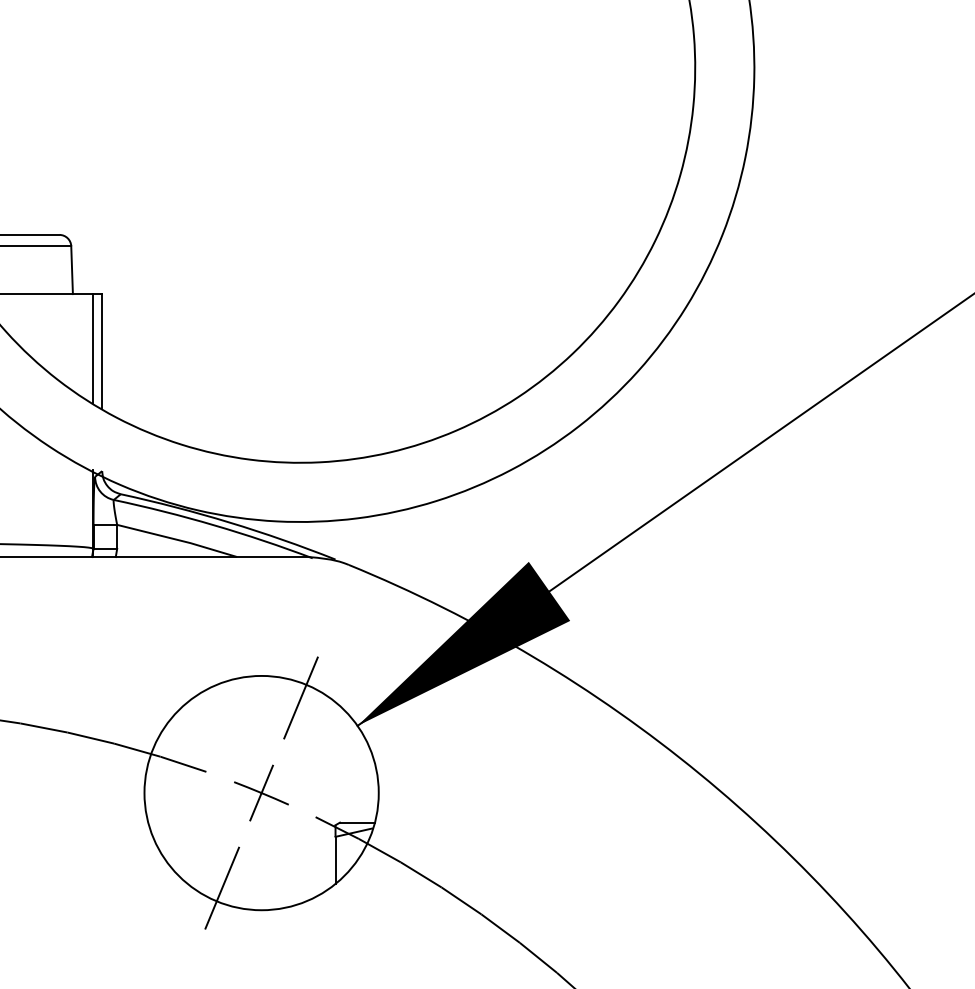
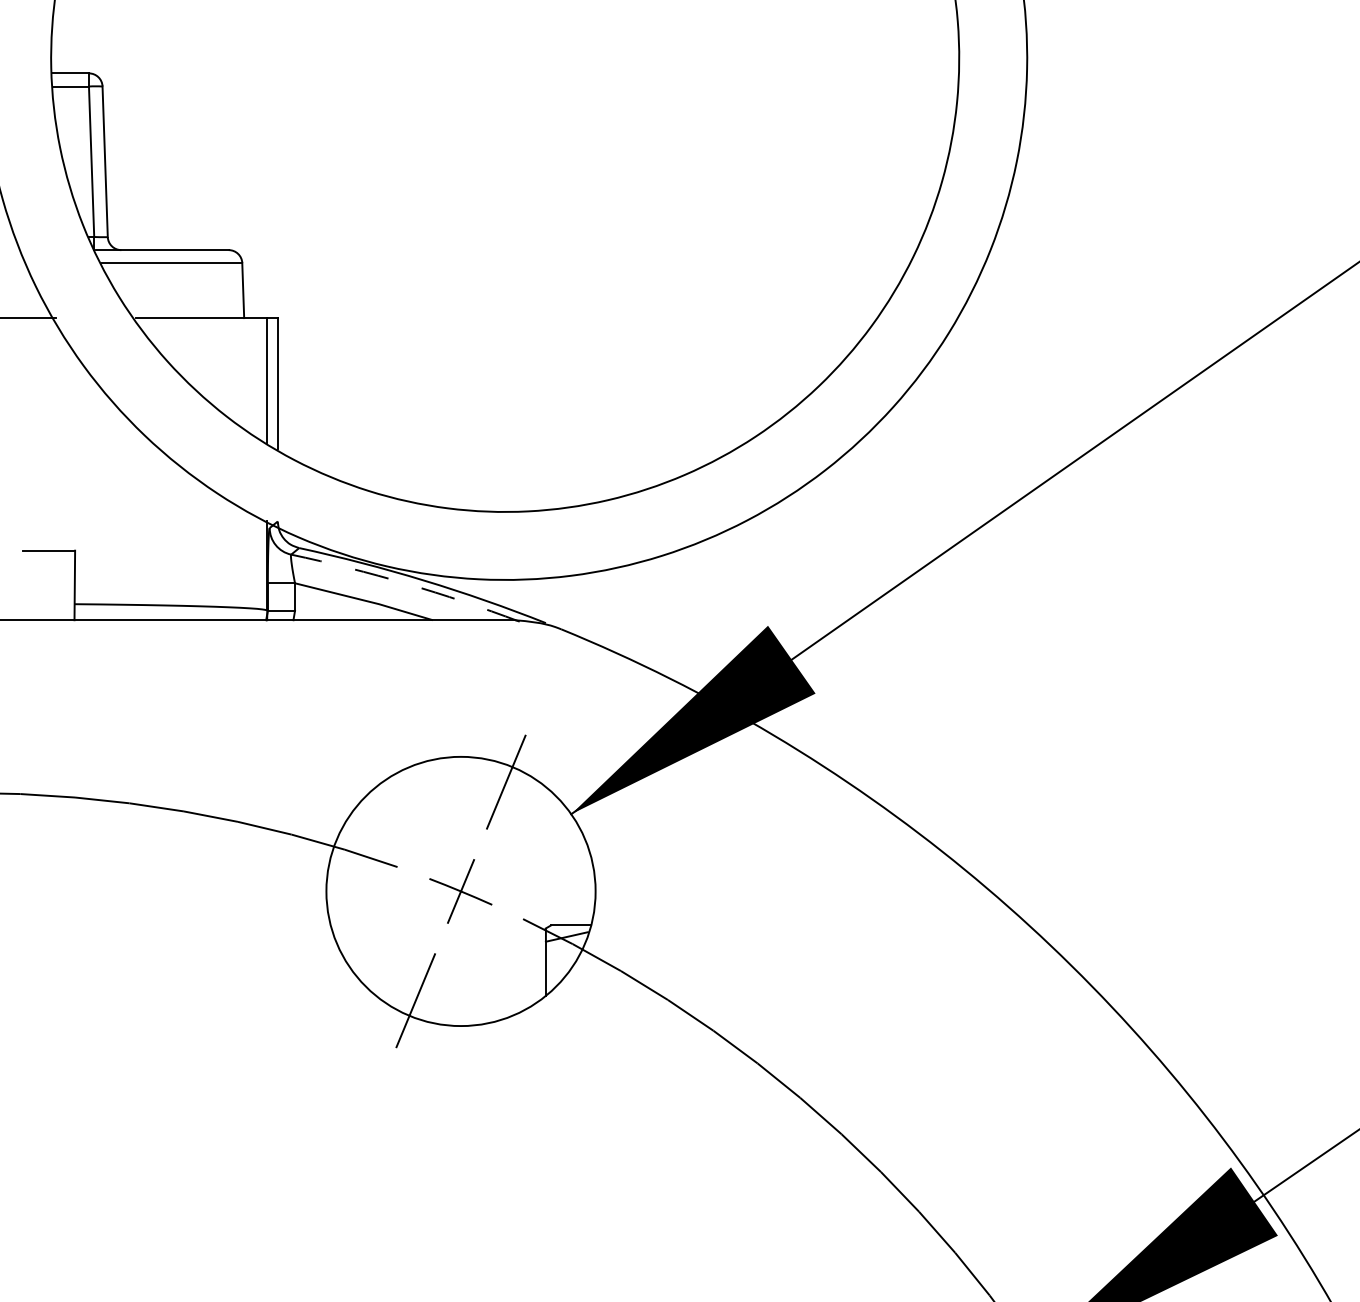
arc: (214, 525) -> (406, 583), solid -> dashed

